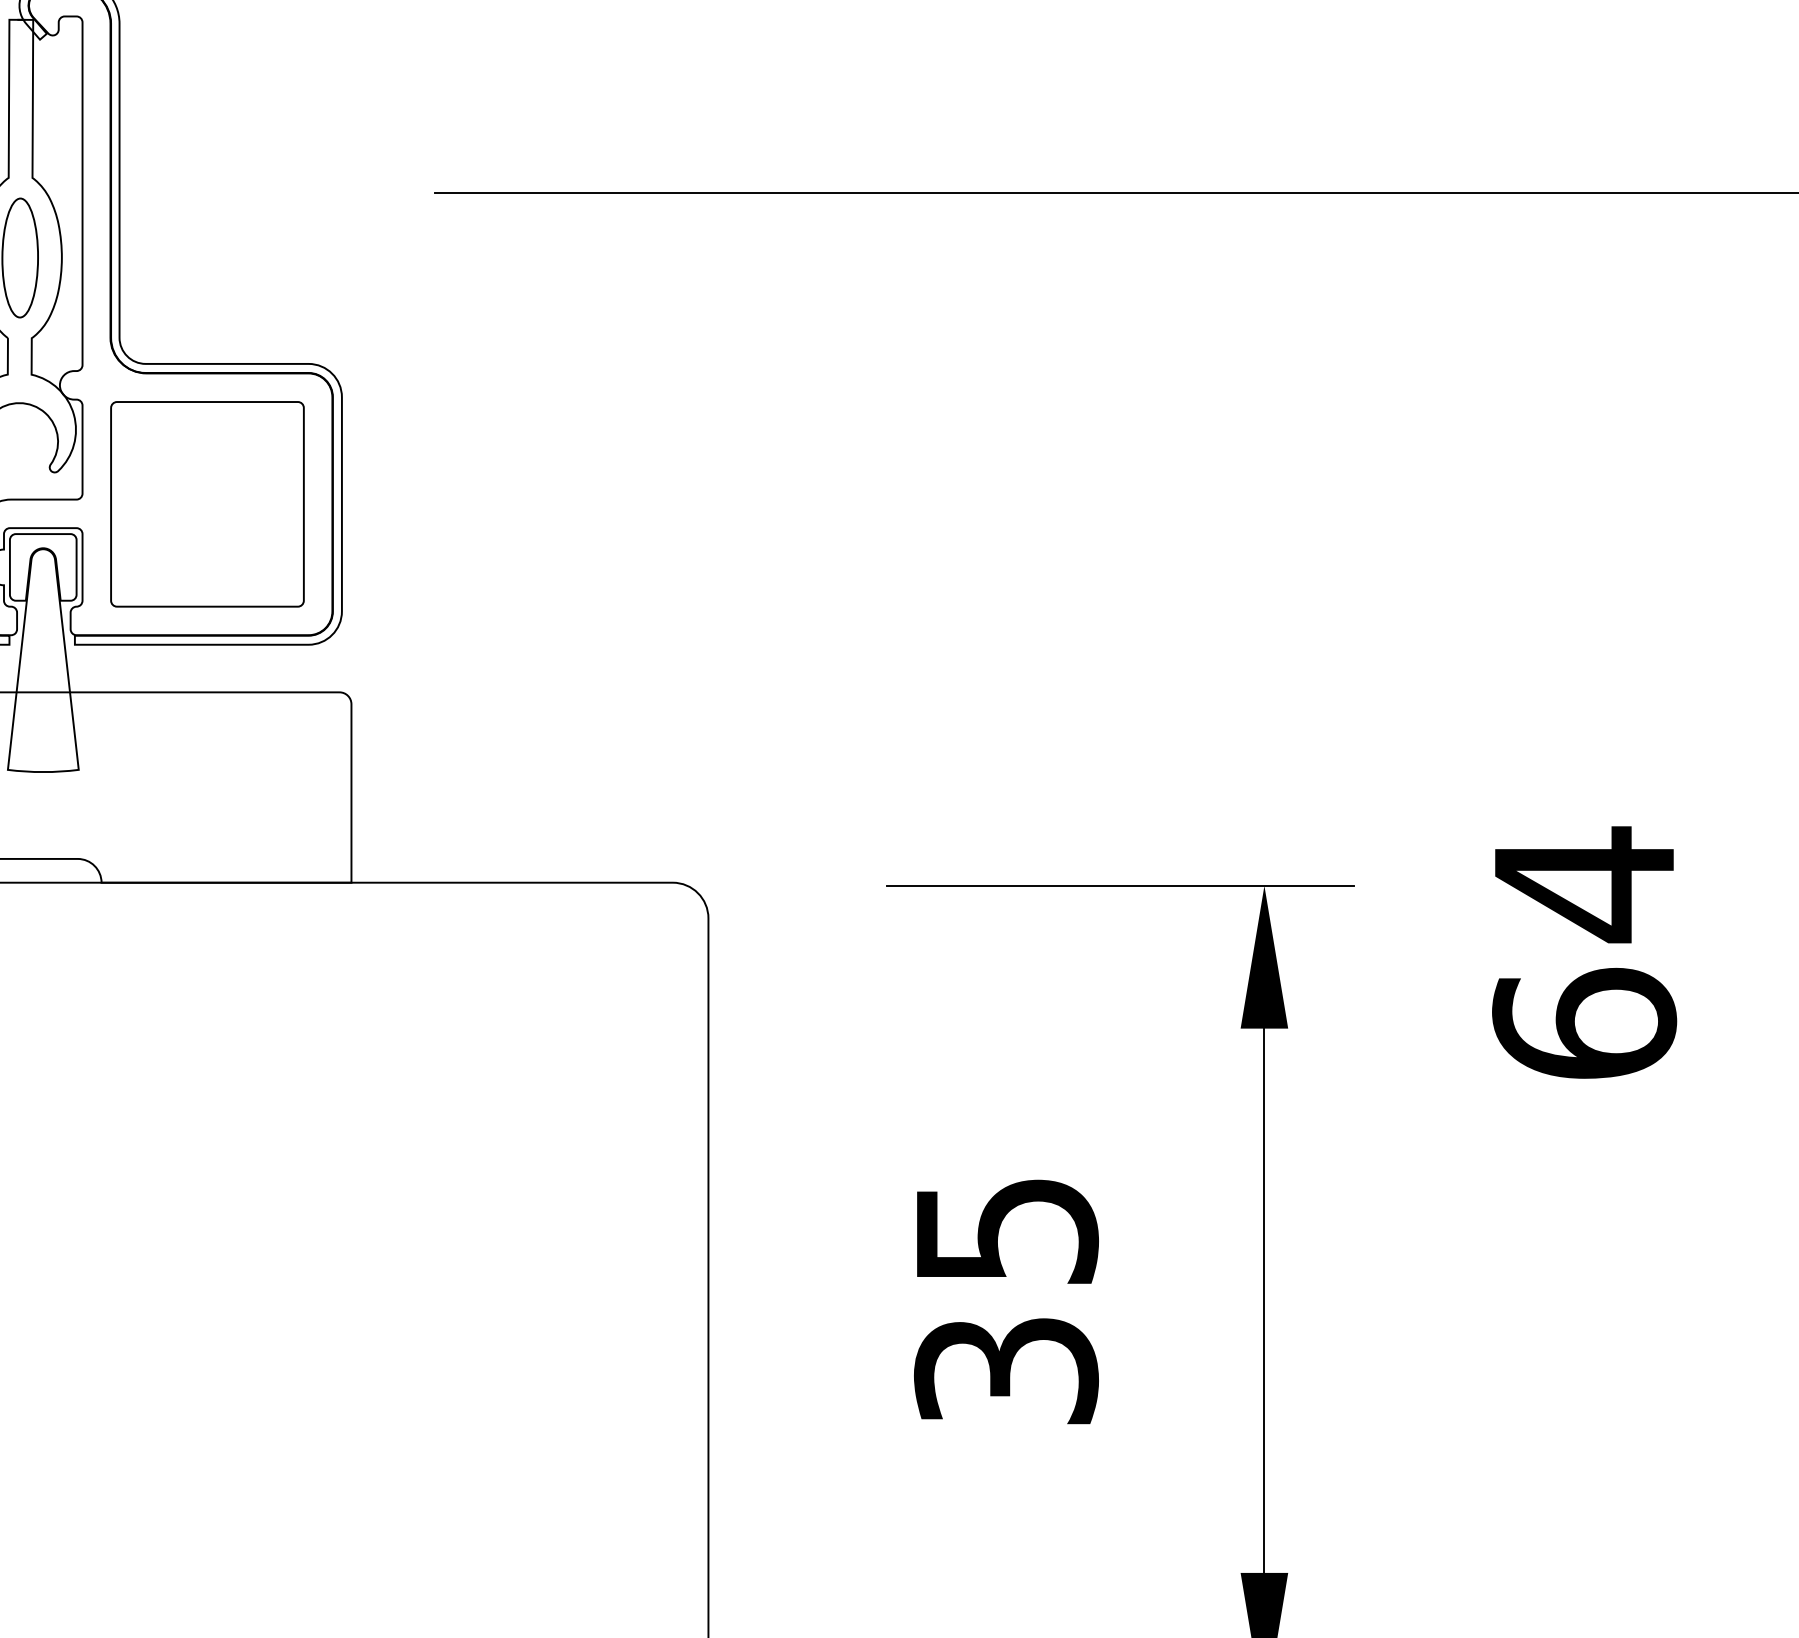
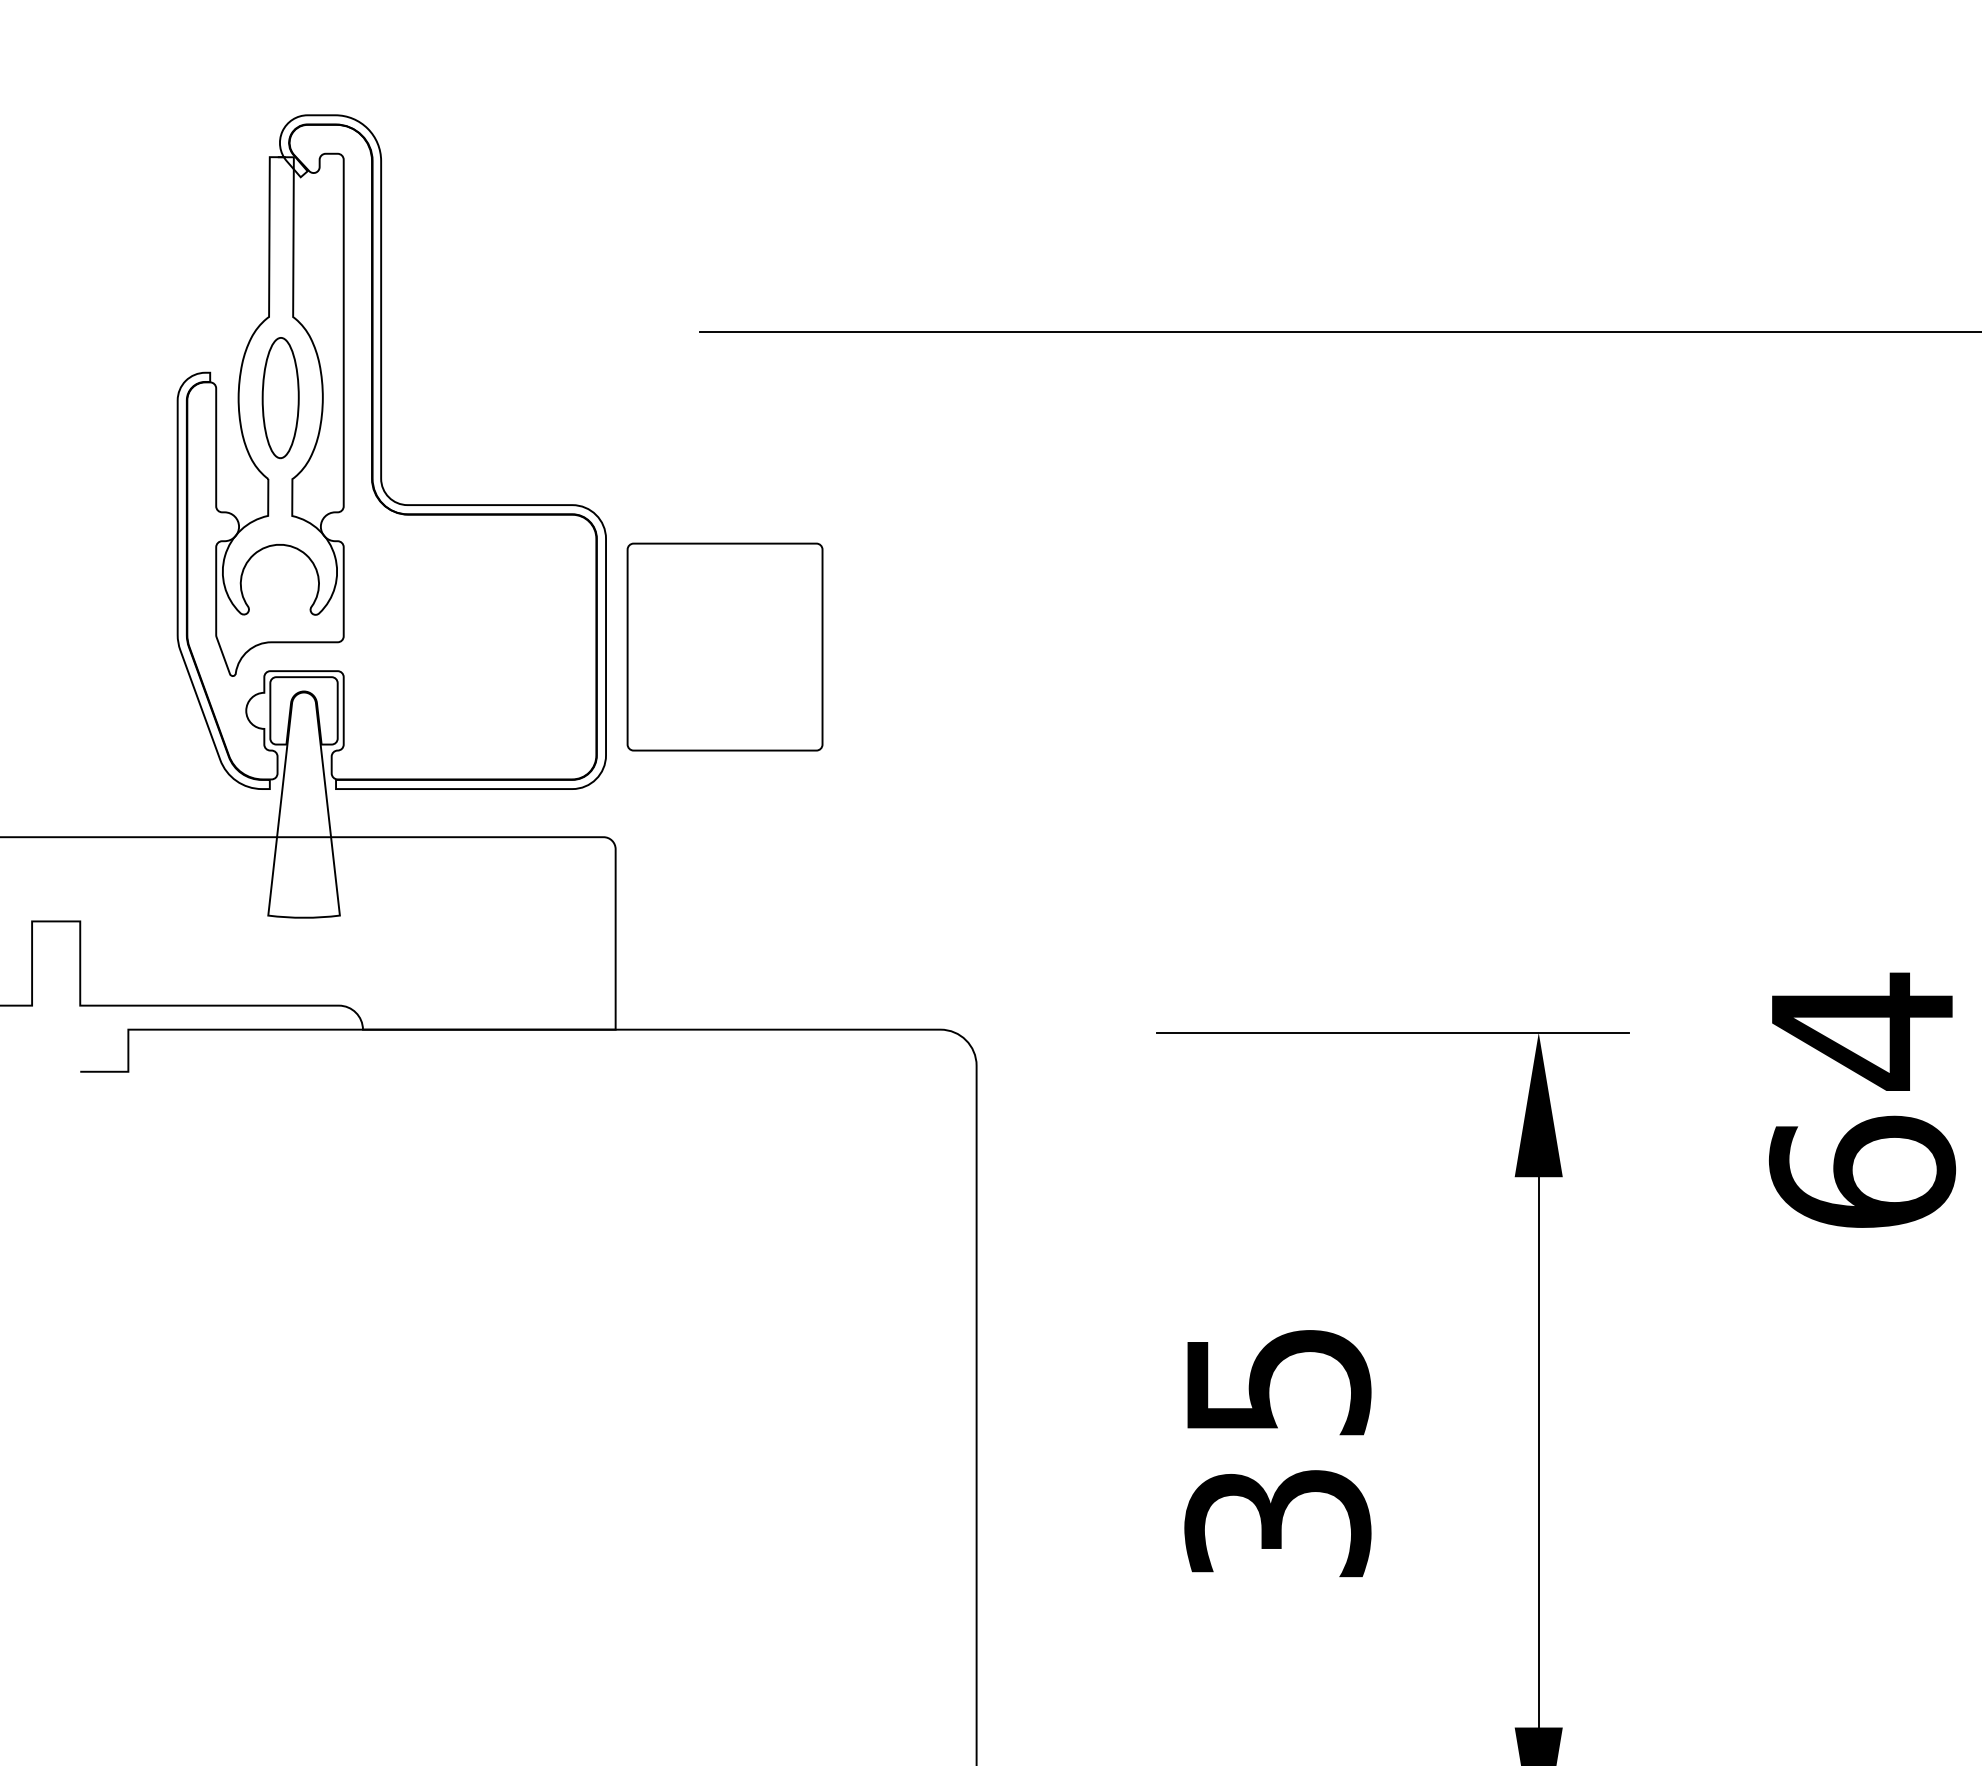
part: (206, 503) -> (724, 646), moved

